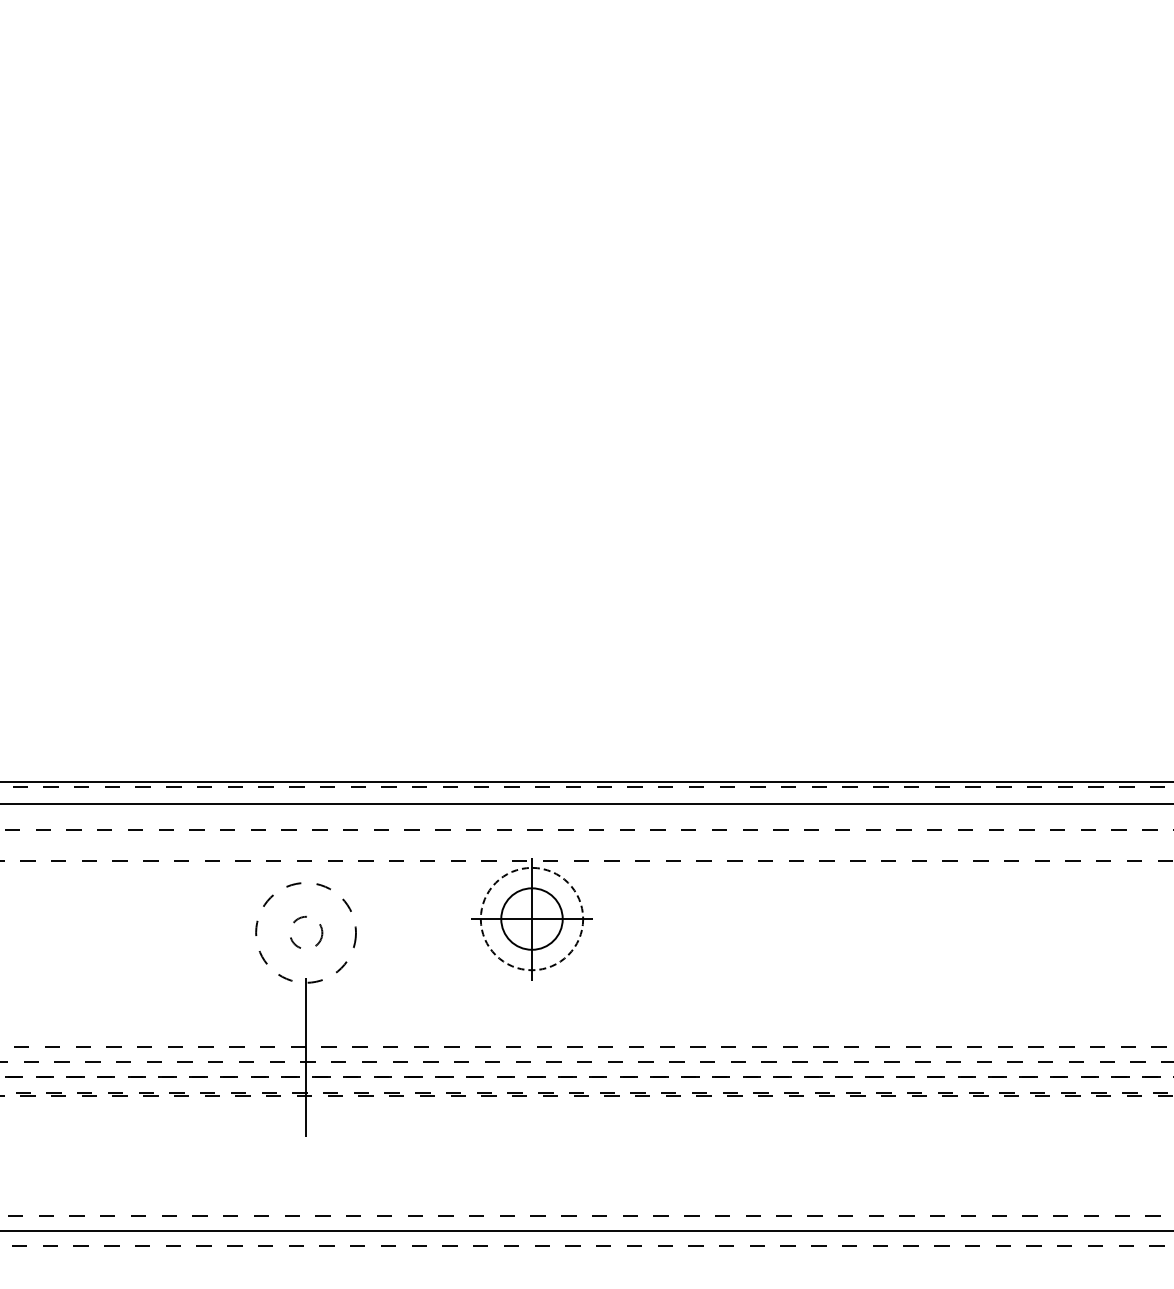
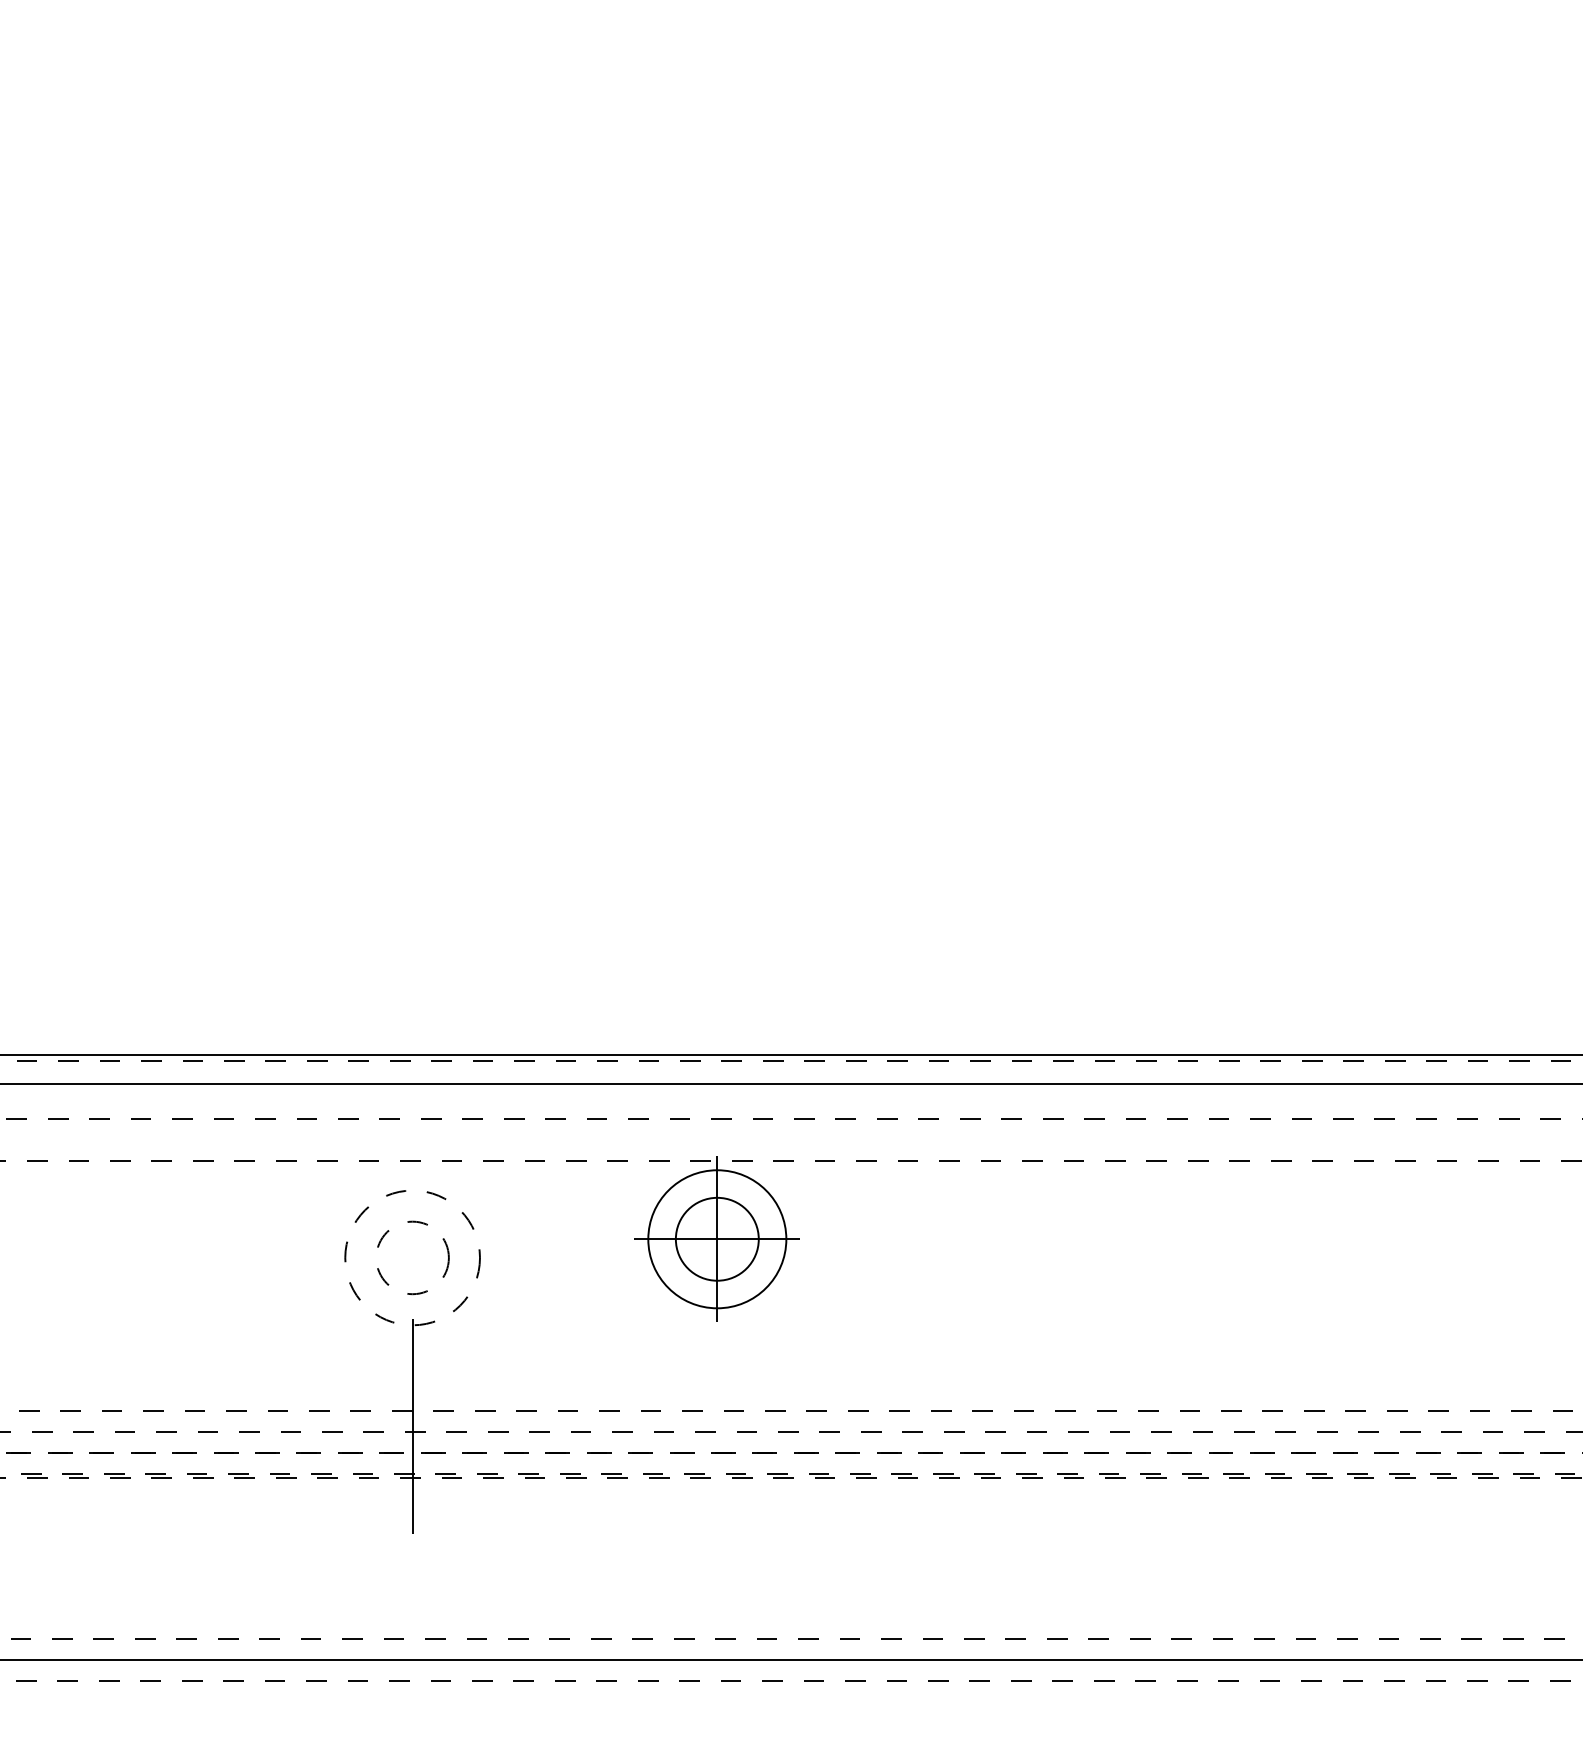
circle: (531, 918) -> (716, 1238), dashed -> solid
circle: (306, 932) -> (413, 1257), size x1.67

